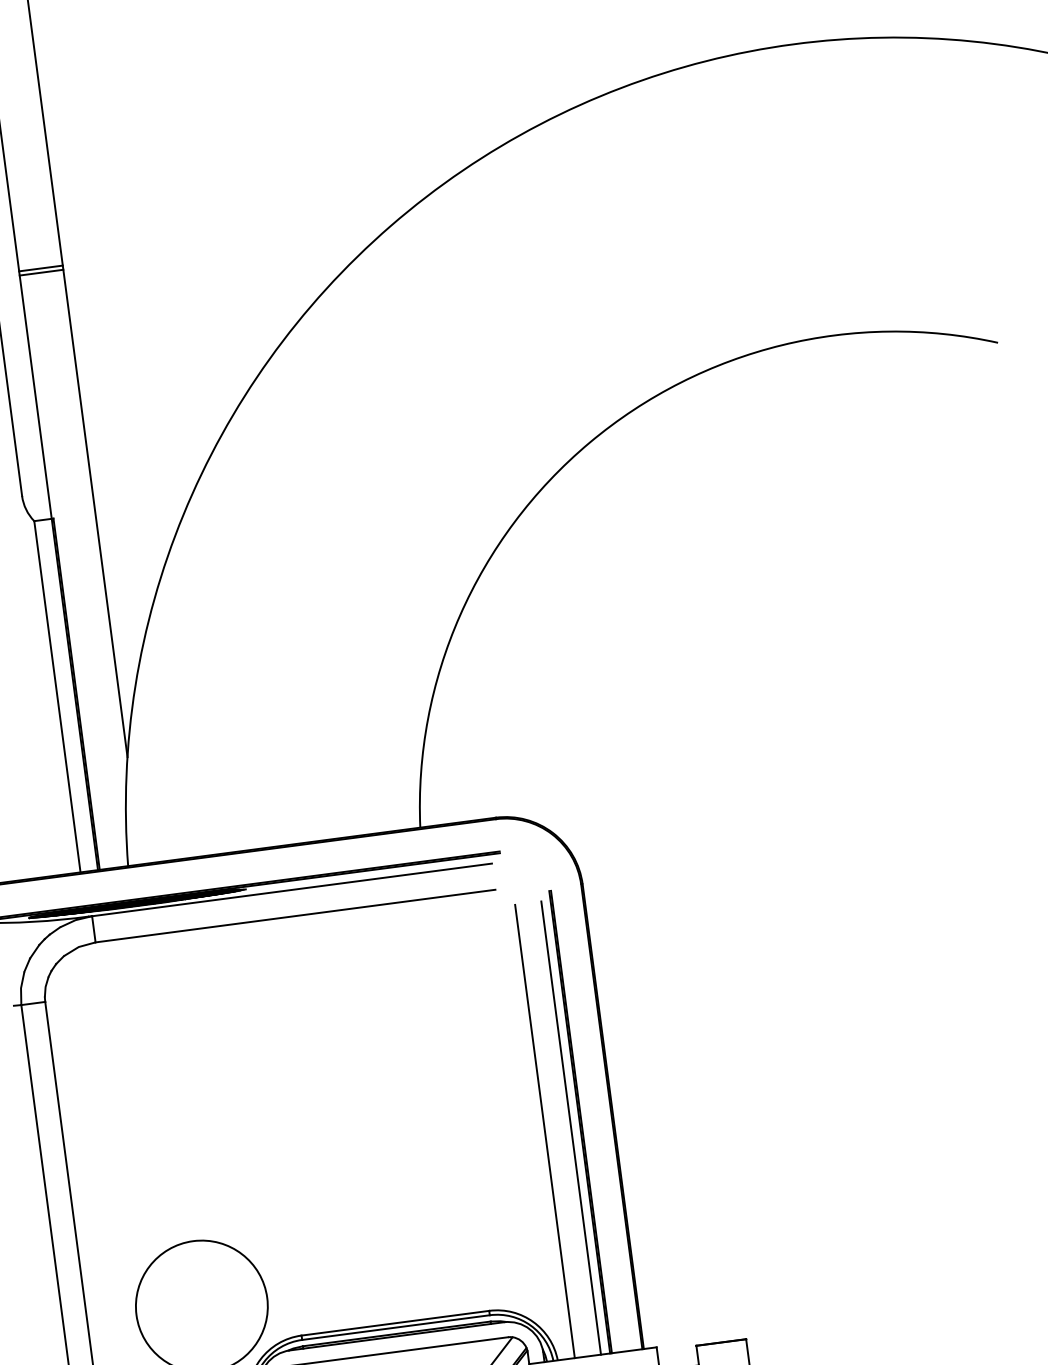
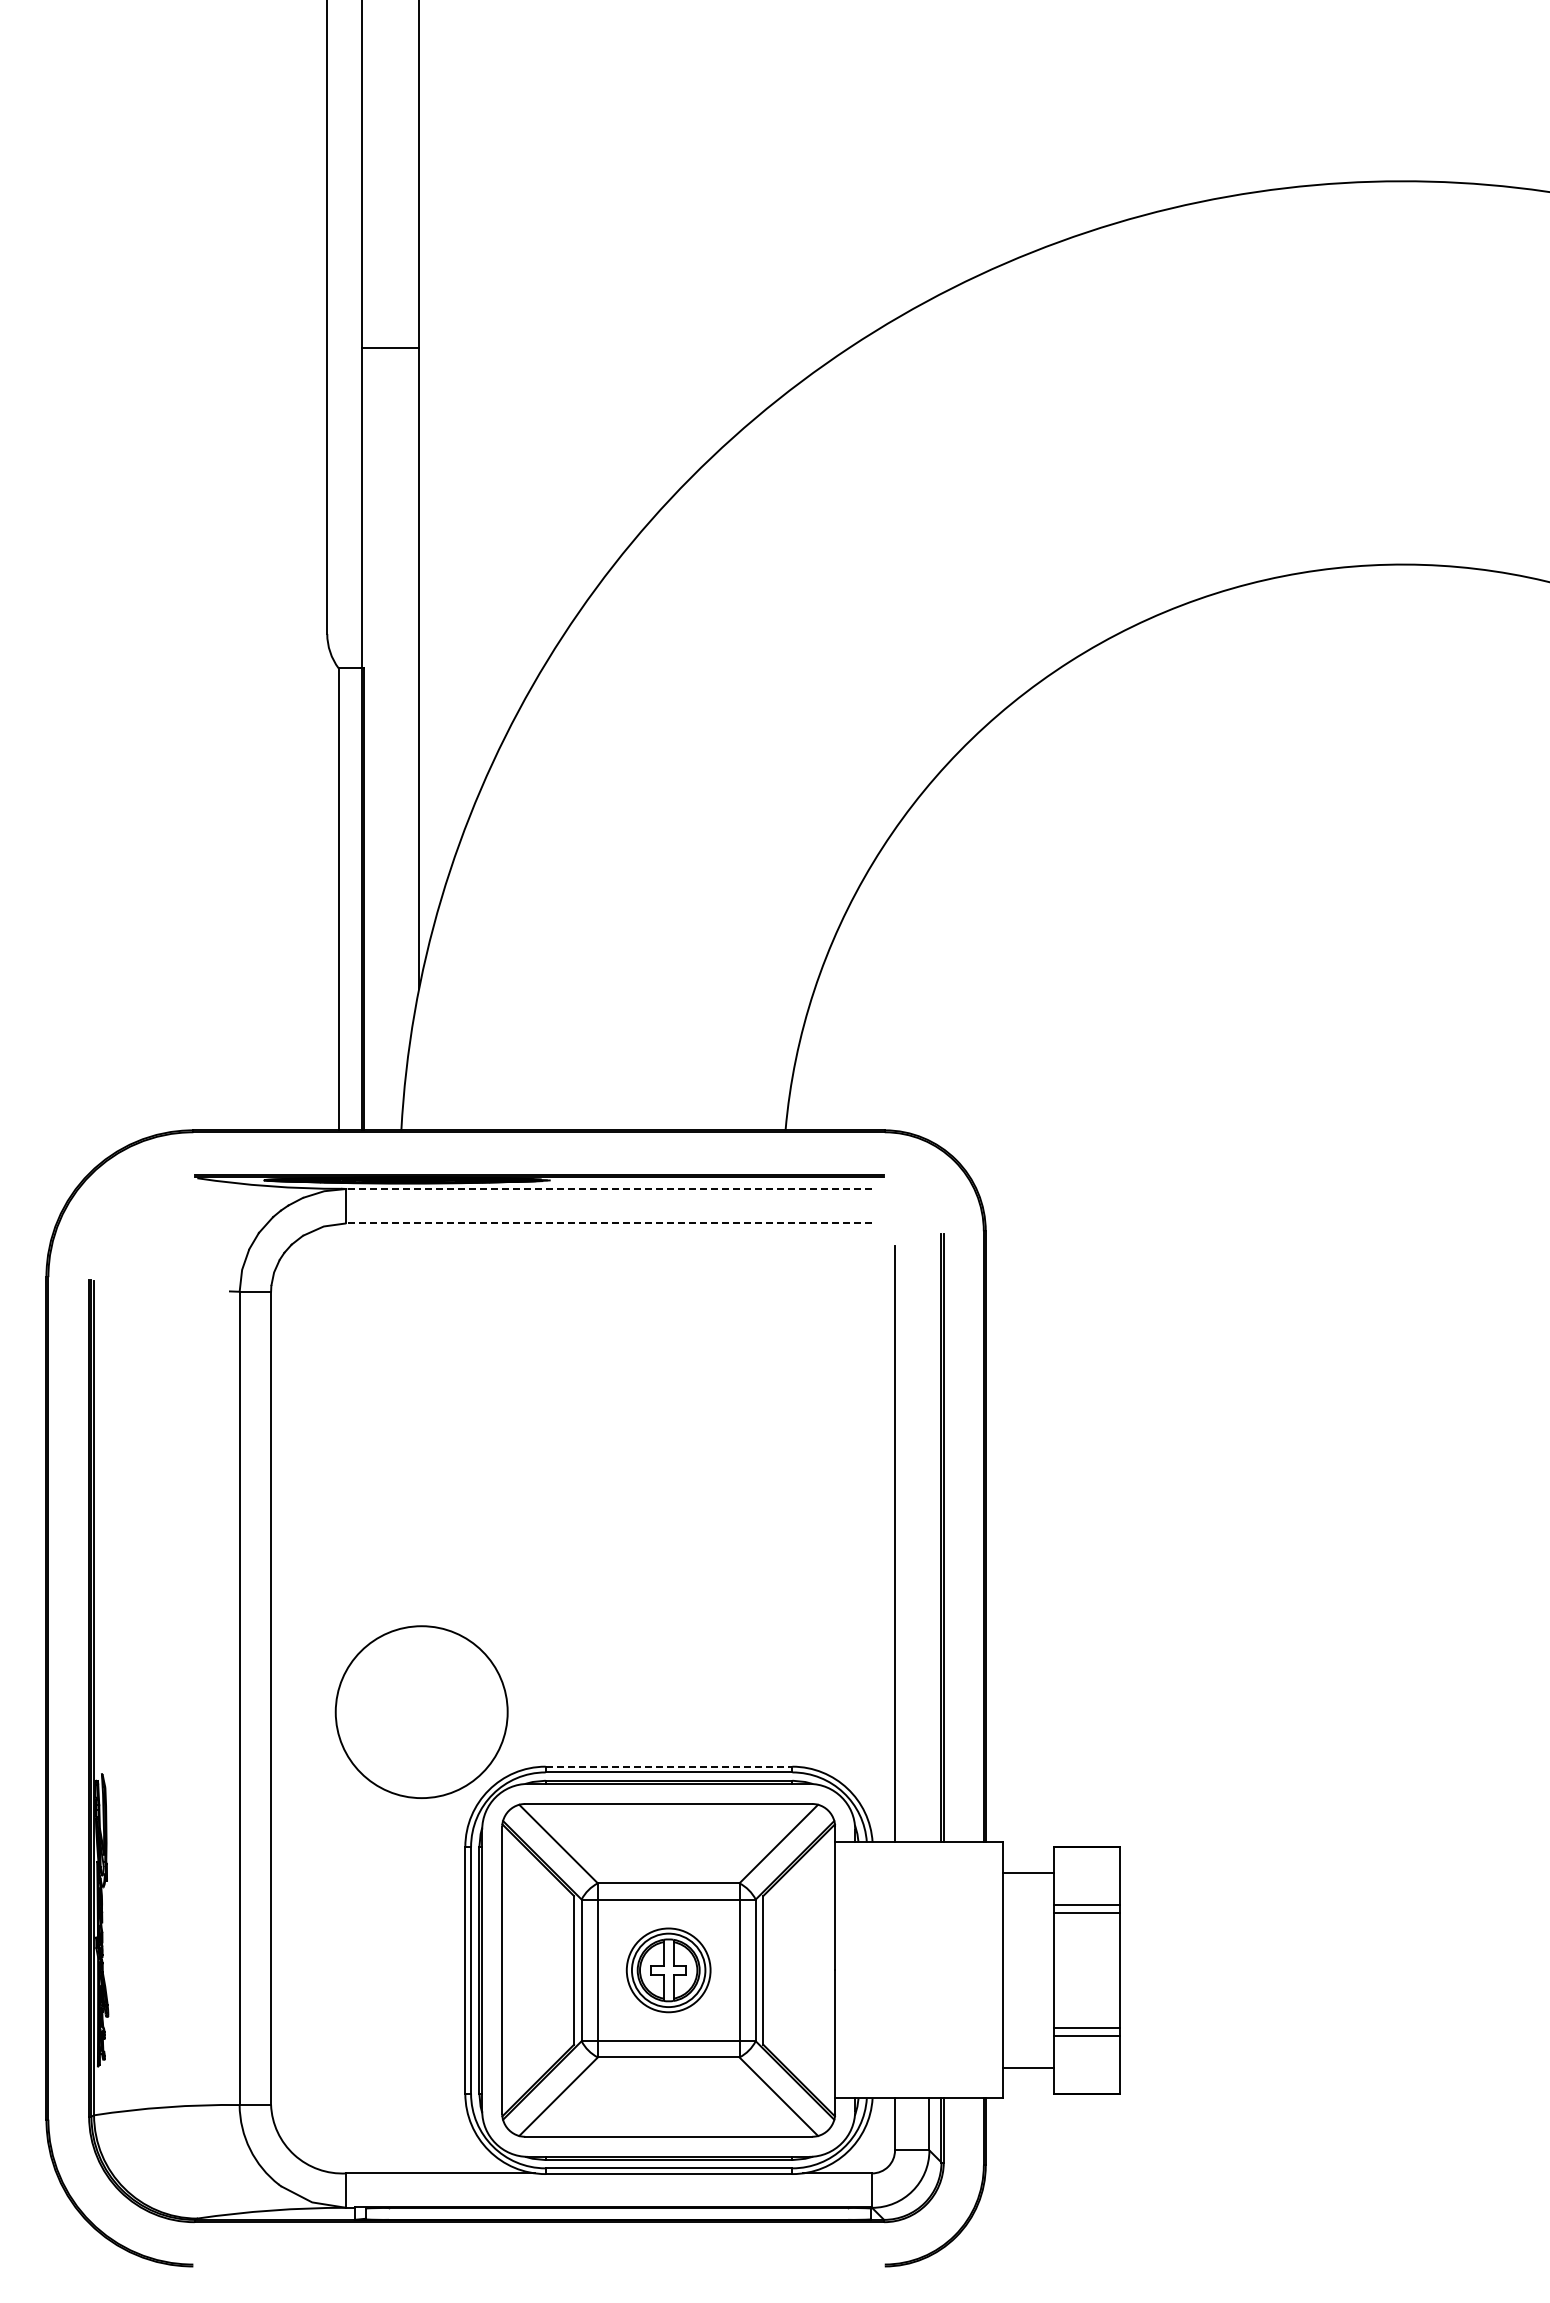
line: (41, 268) -> (390, 342), removed
line: (292, 889) -> (609, 1188), solid -> dashed
line: (295, 916) -> (609, 1223), solid -> dashed
line: (571, 1128) -> (929, 1544), removed
line: (395, 1323) -> (669, 1766), solid -> dashed

